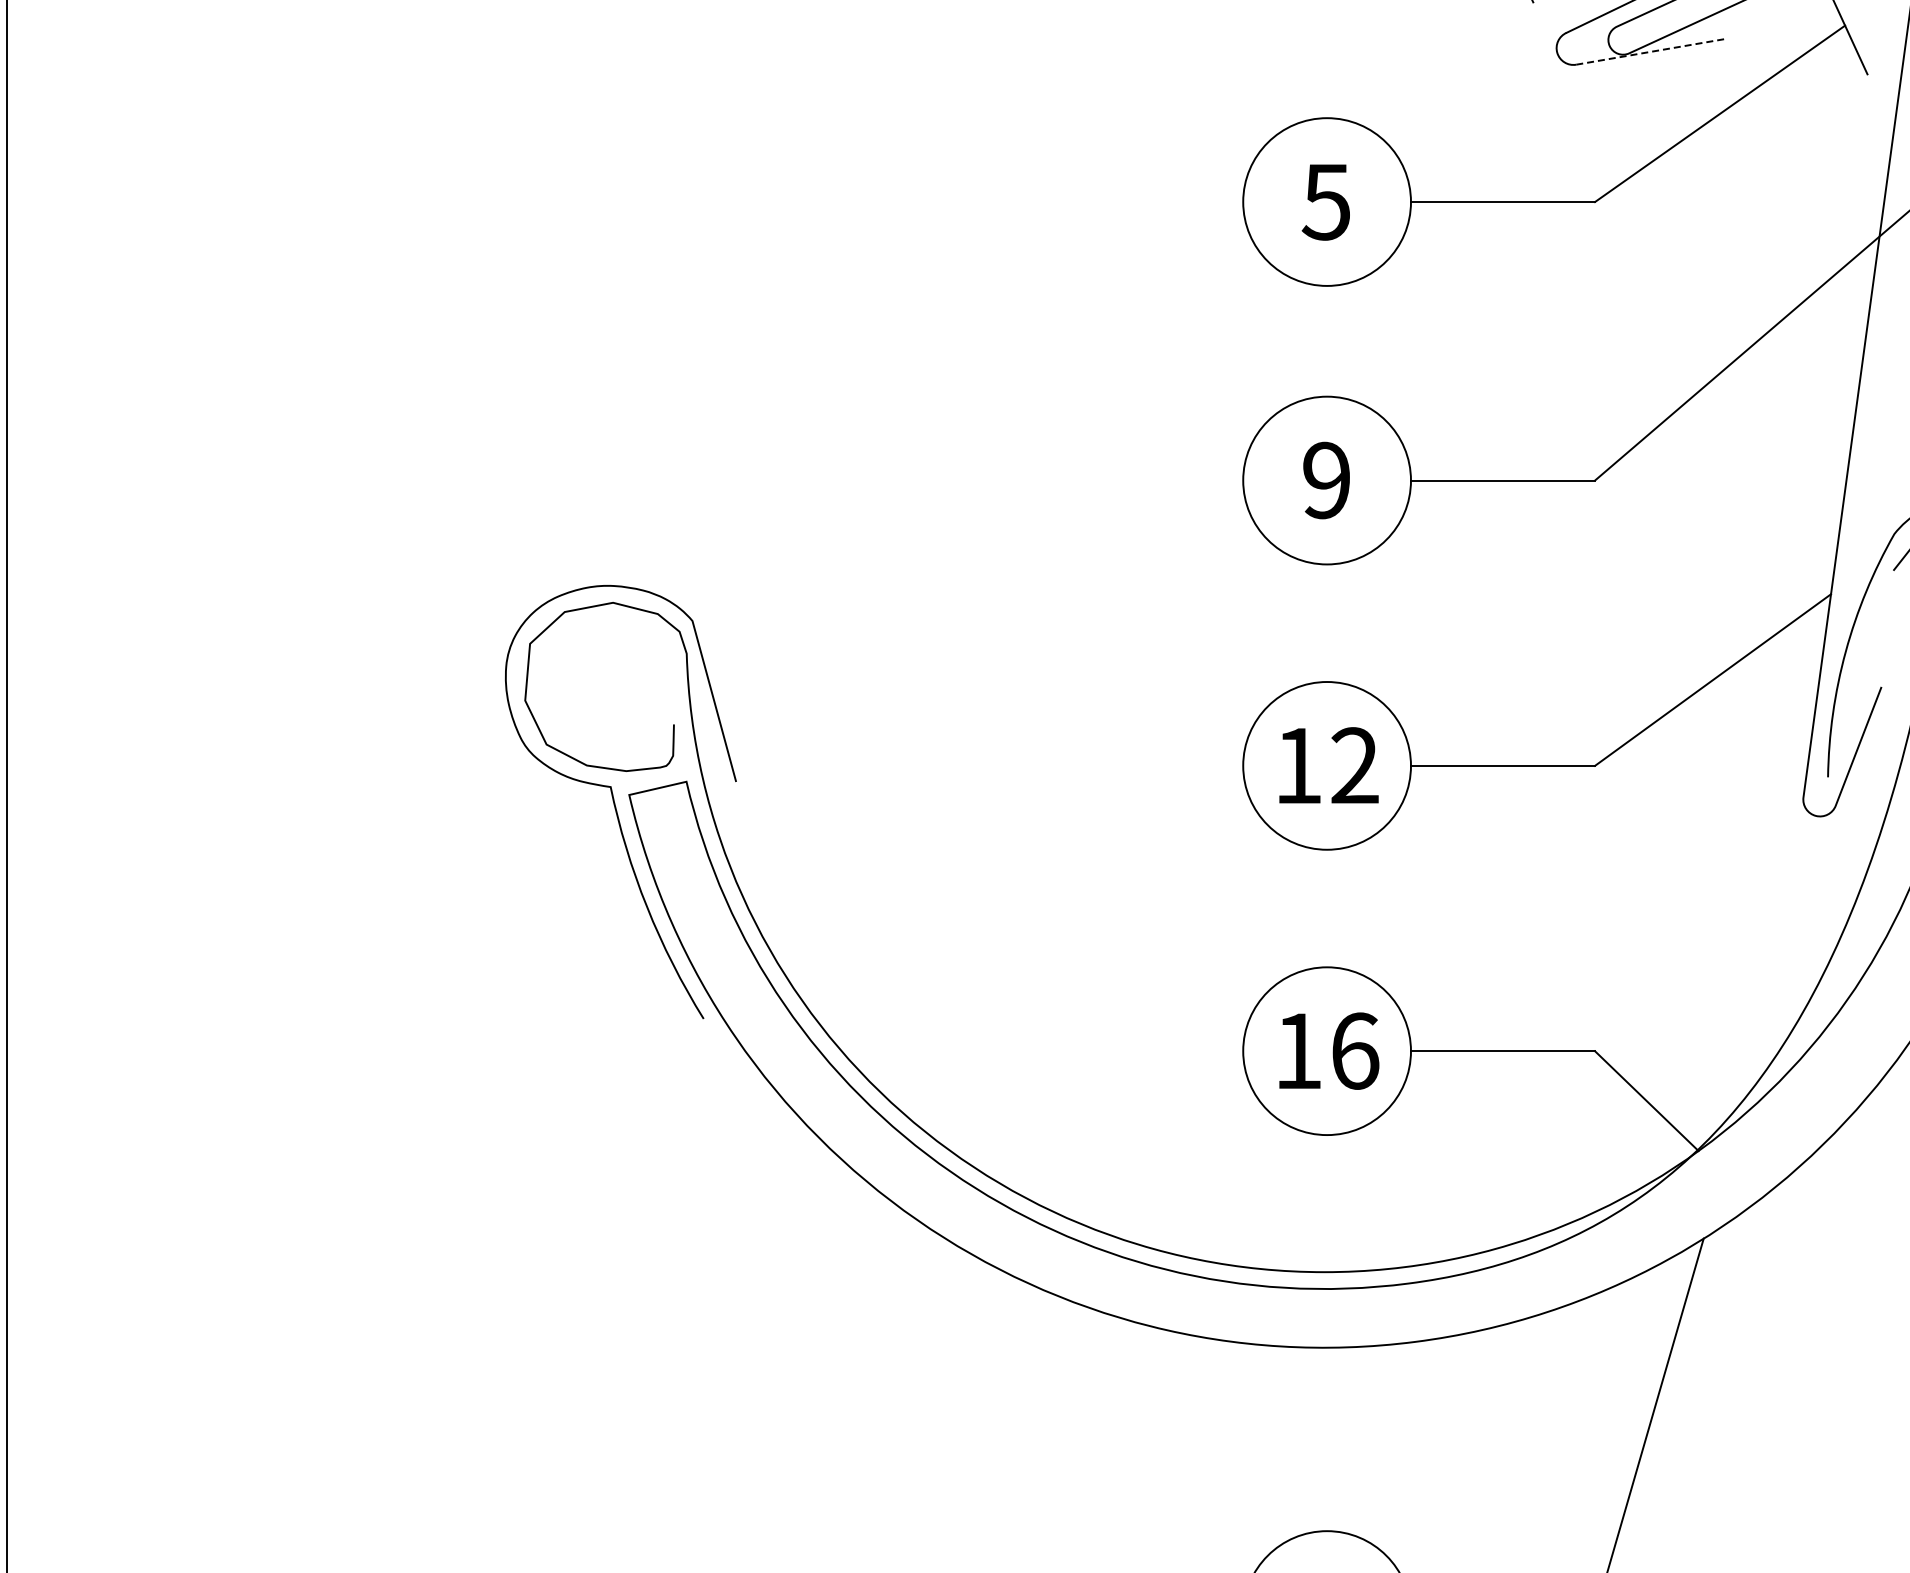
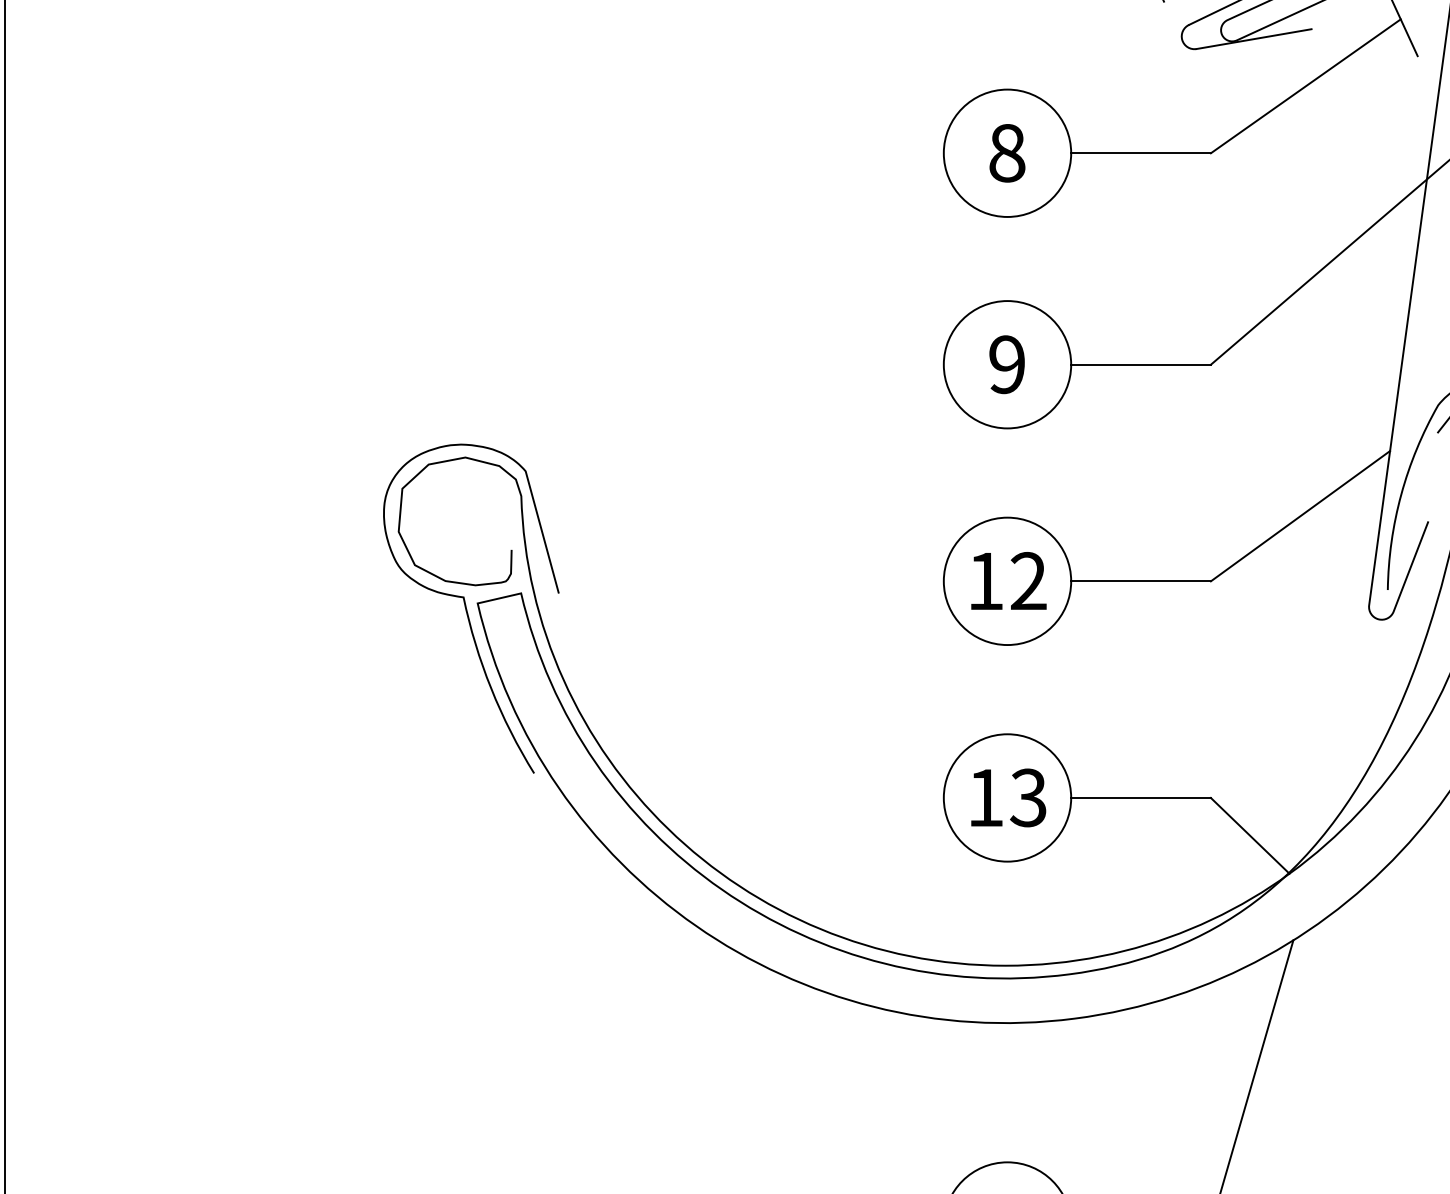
line: (1651, 51) -> (1253, 38), dashed -> solid
text: (1325, 201) -> (1006, 152), 5 -> 8
text: (1354, 1050) -> (1028, 797), 16 -> 13

